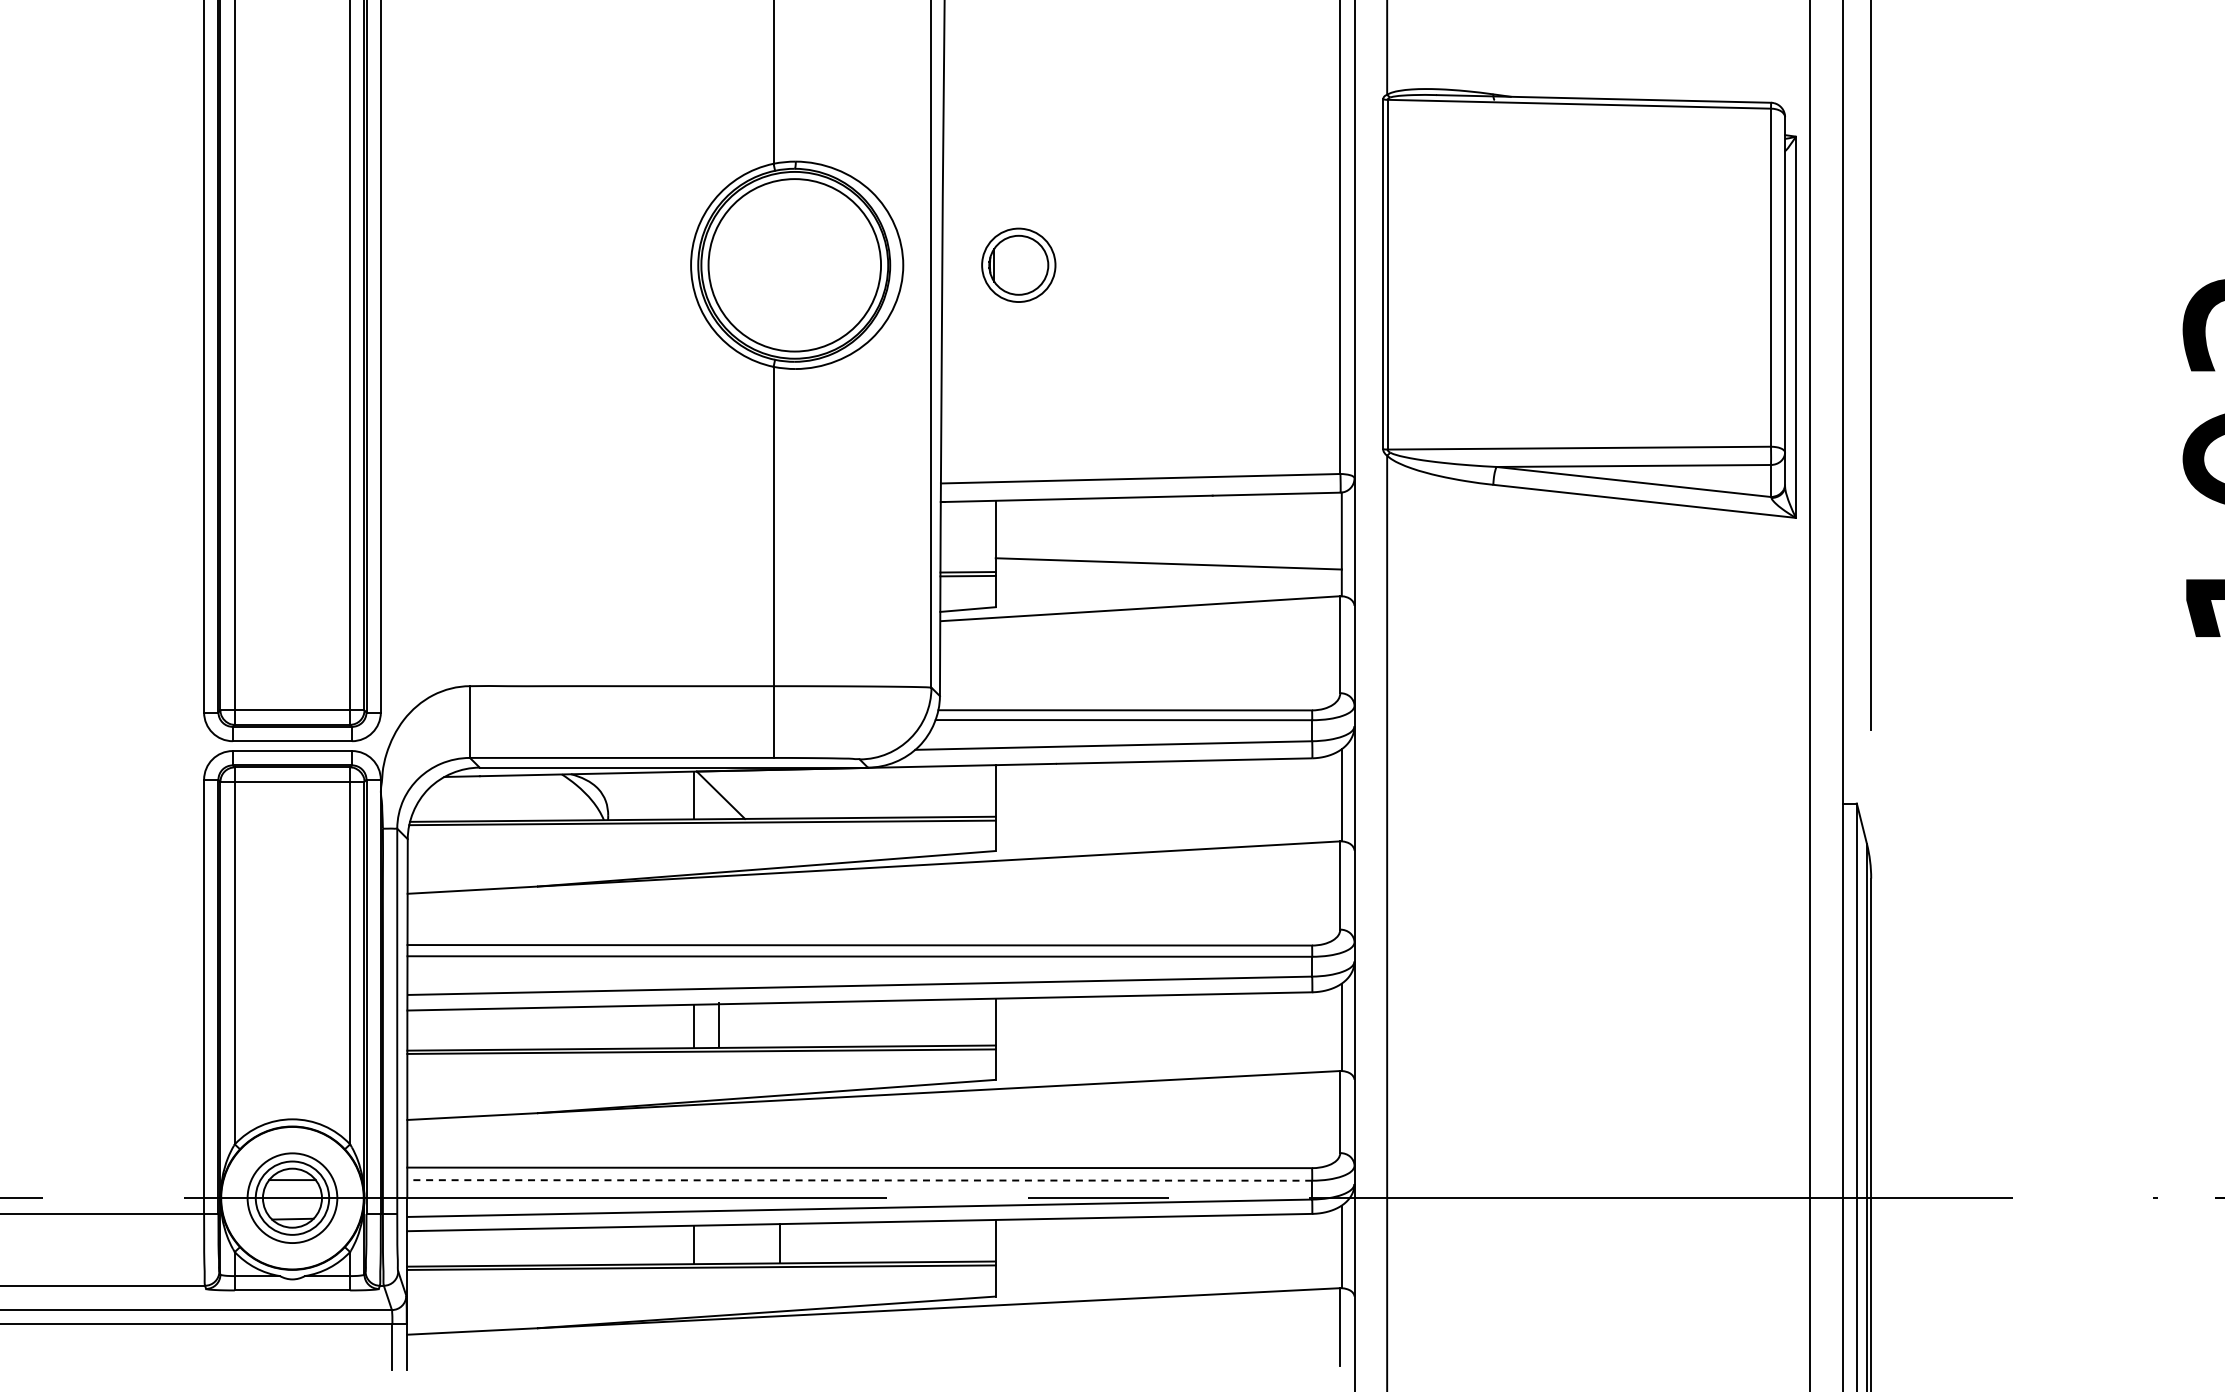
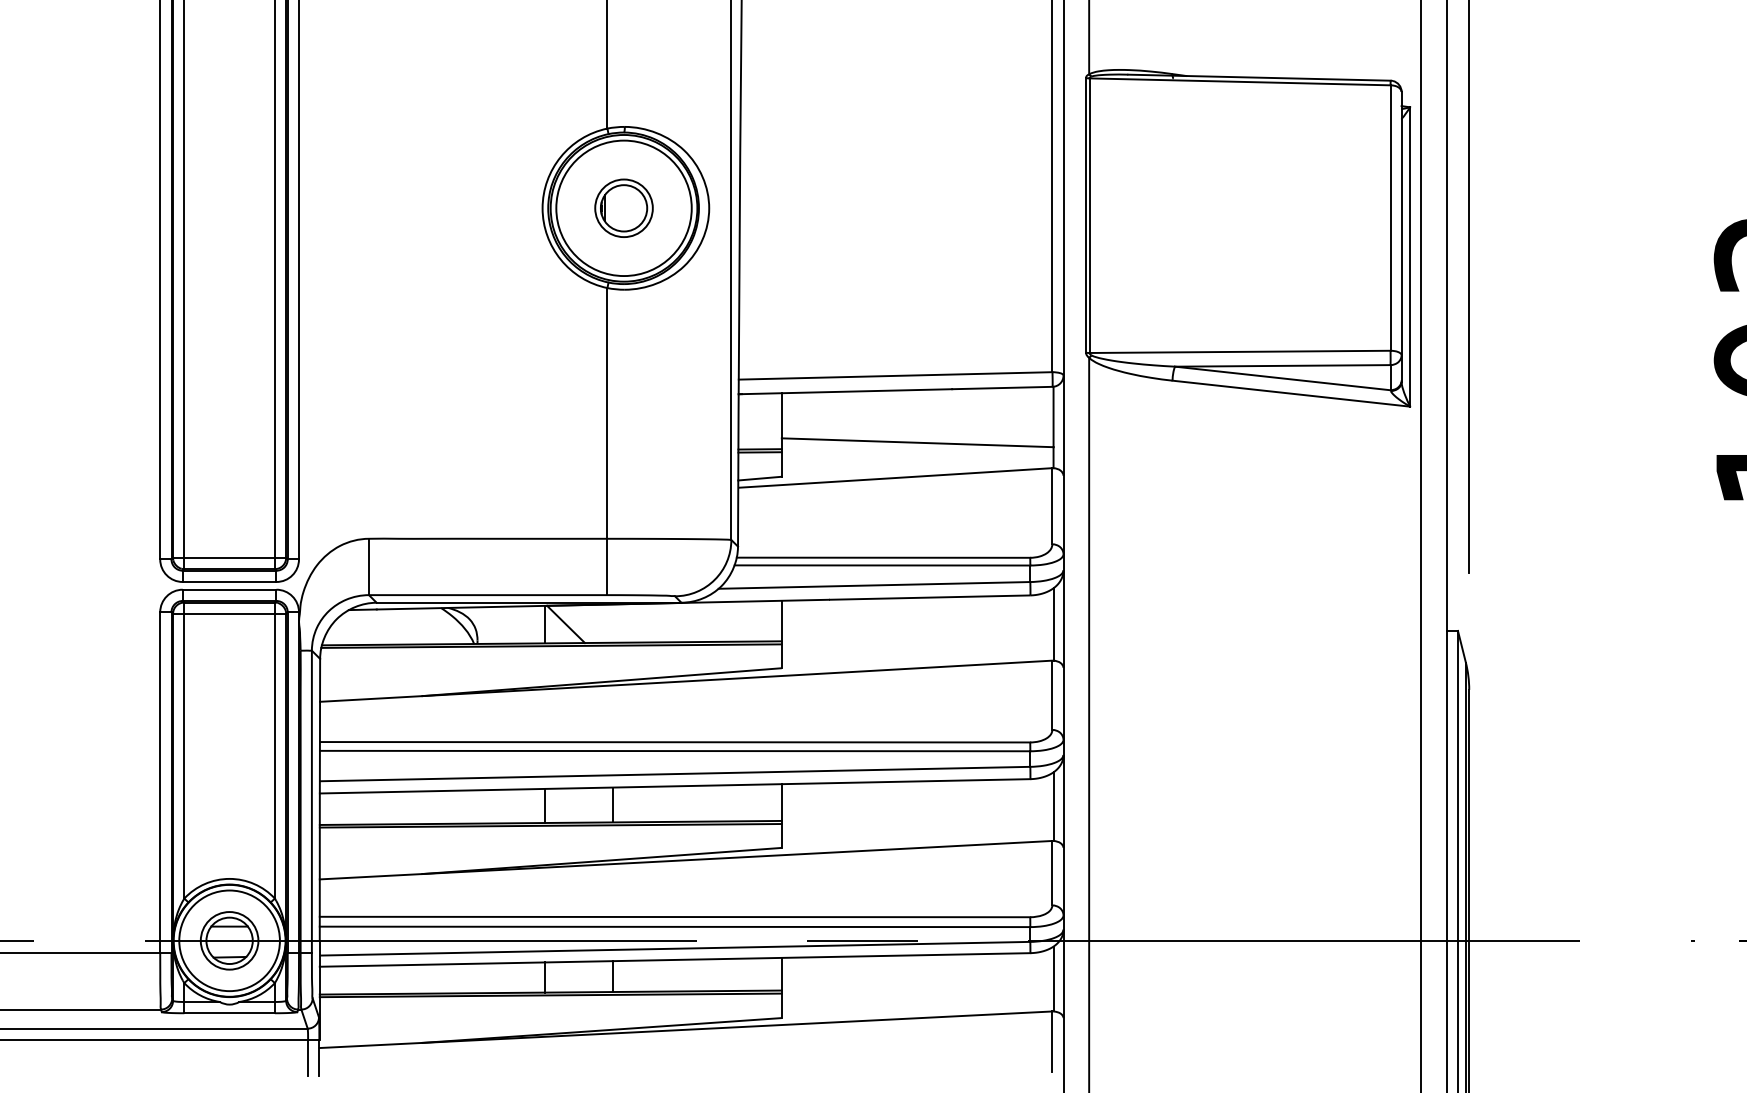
part: (1018, 264) -> (623, 207), moved
line: (719, 1025) -> (612, 805), moved
line: (859, 1180) -> (674, 926), dashed -> solid
circle: (292, 1198) -> (229, 941), size x1.43

